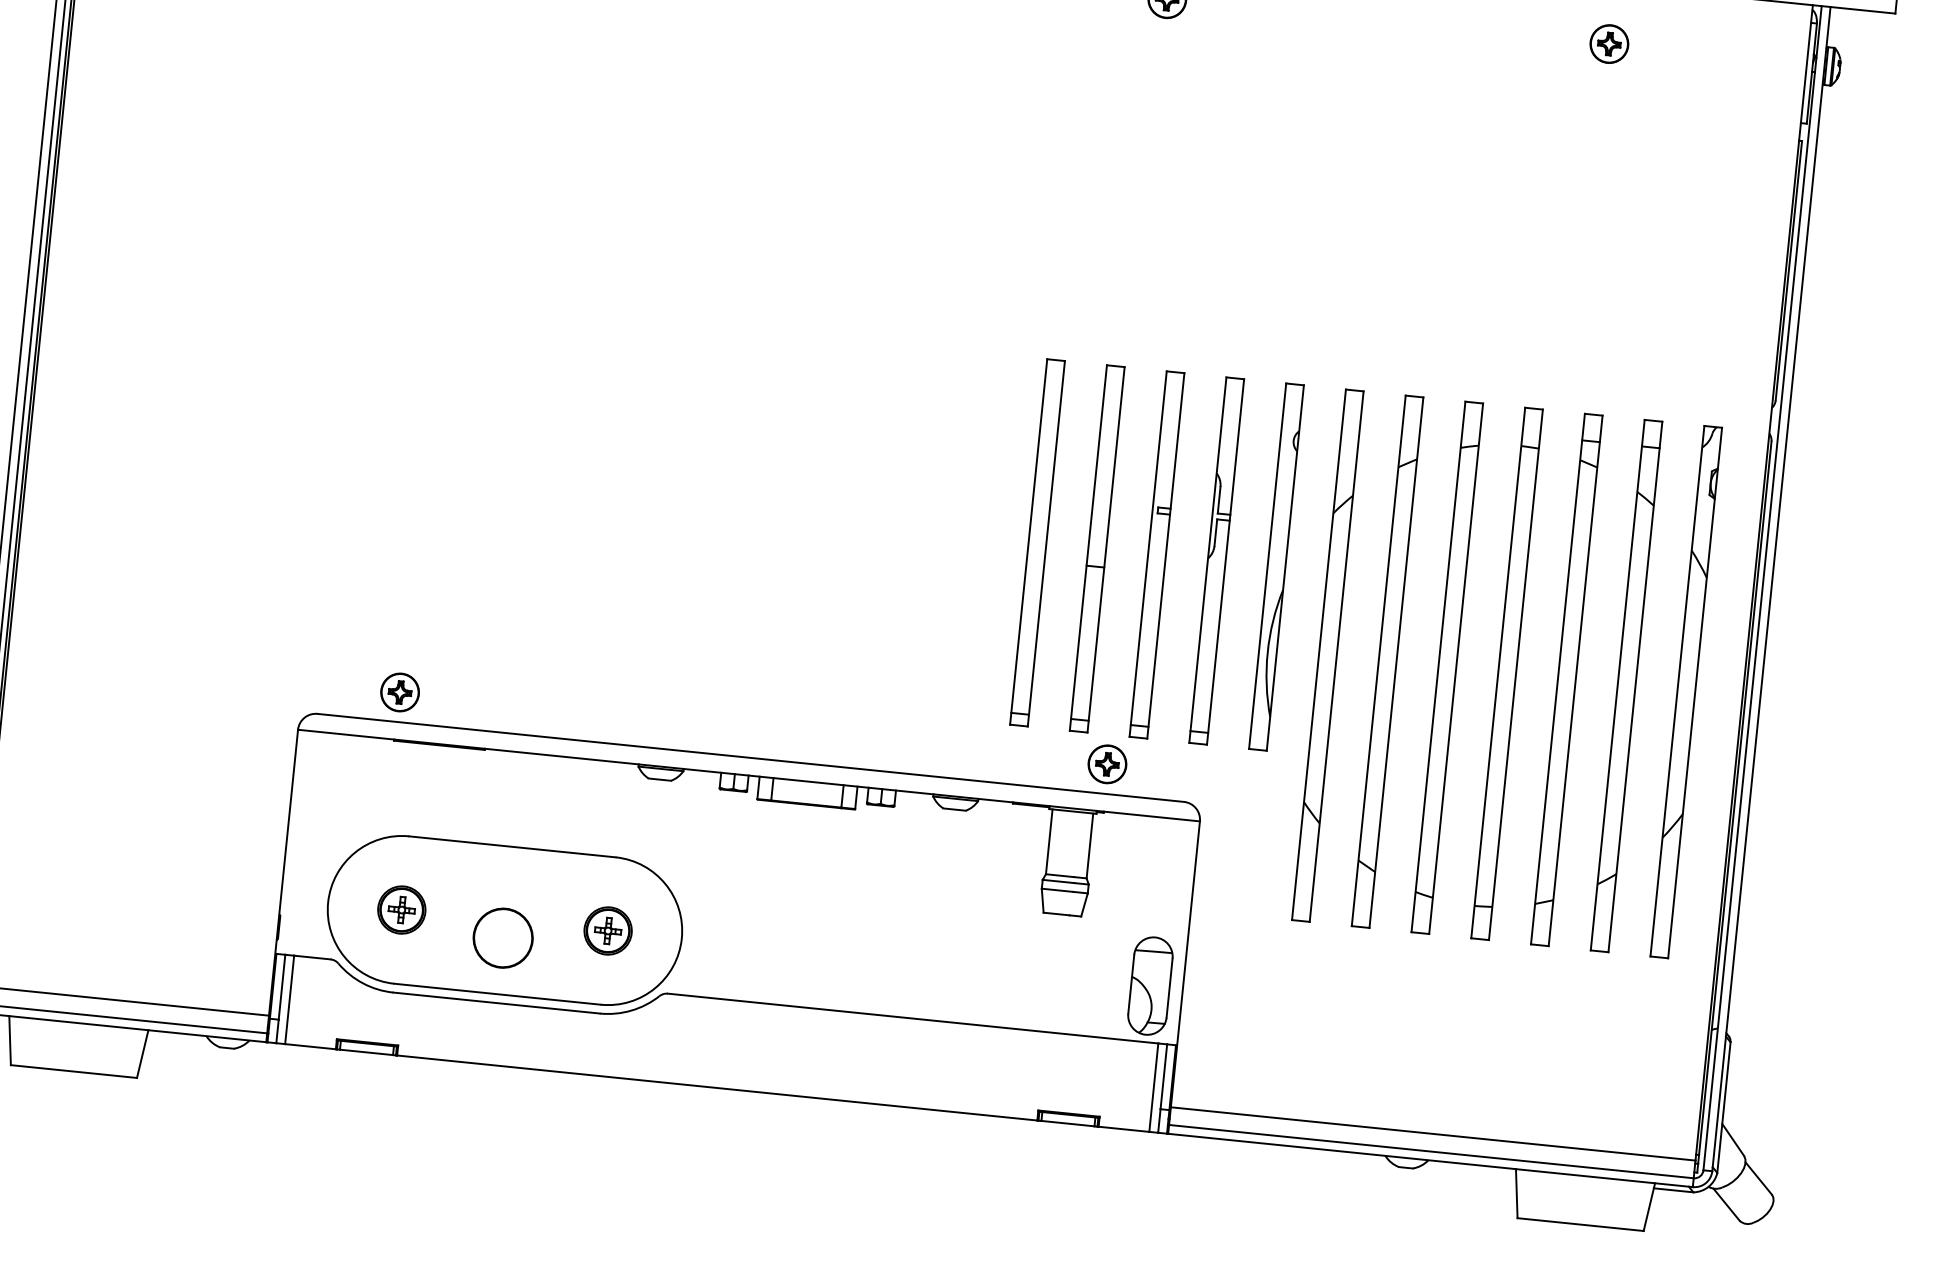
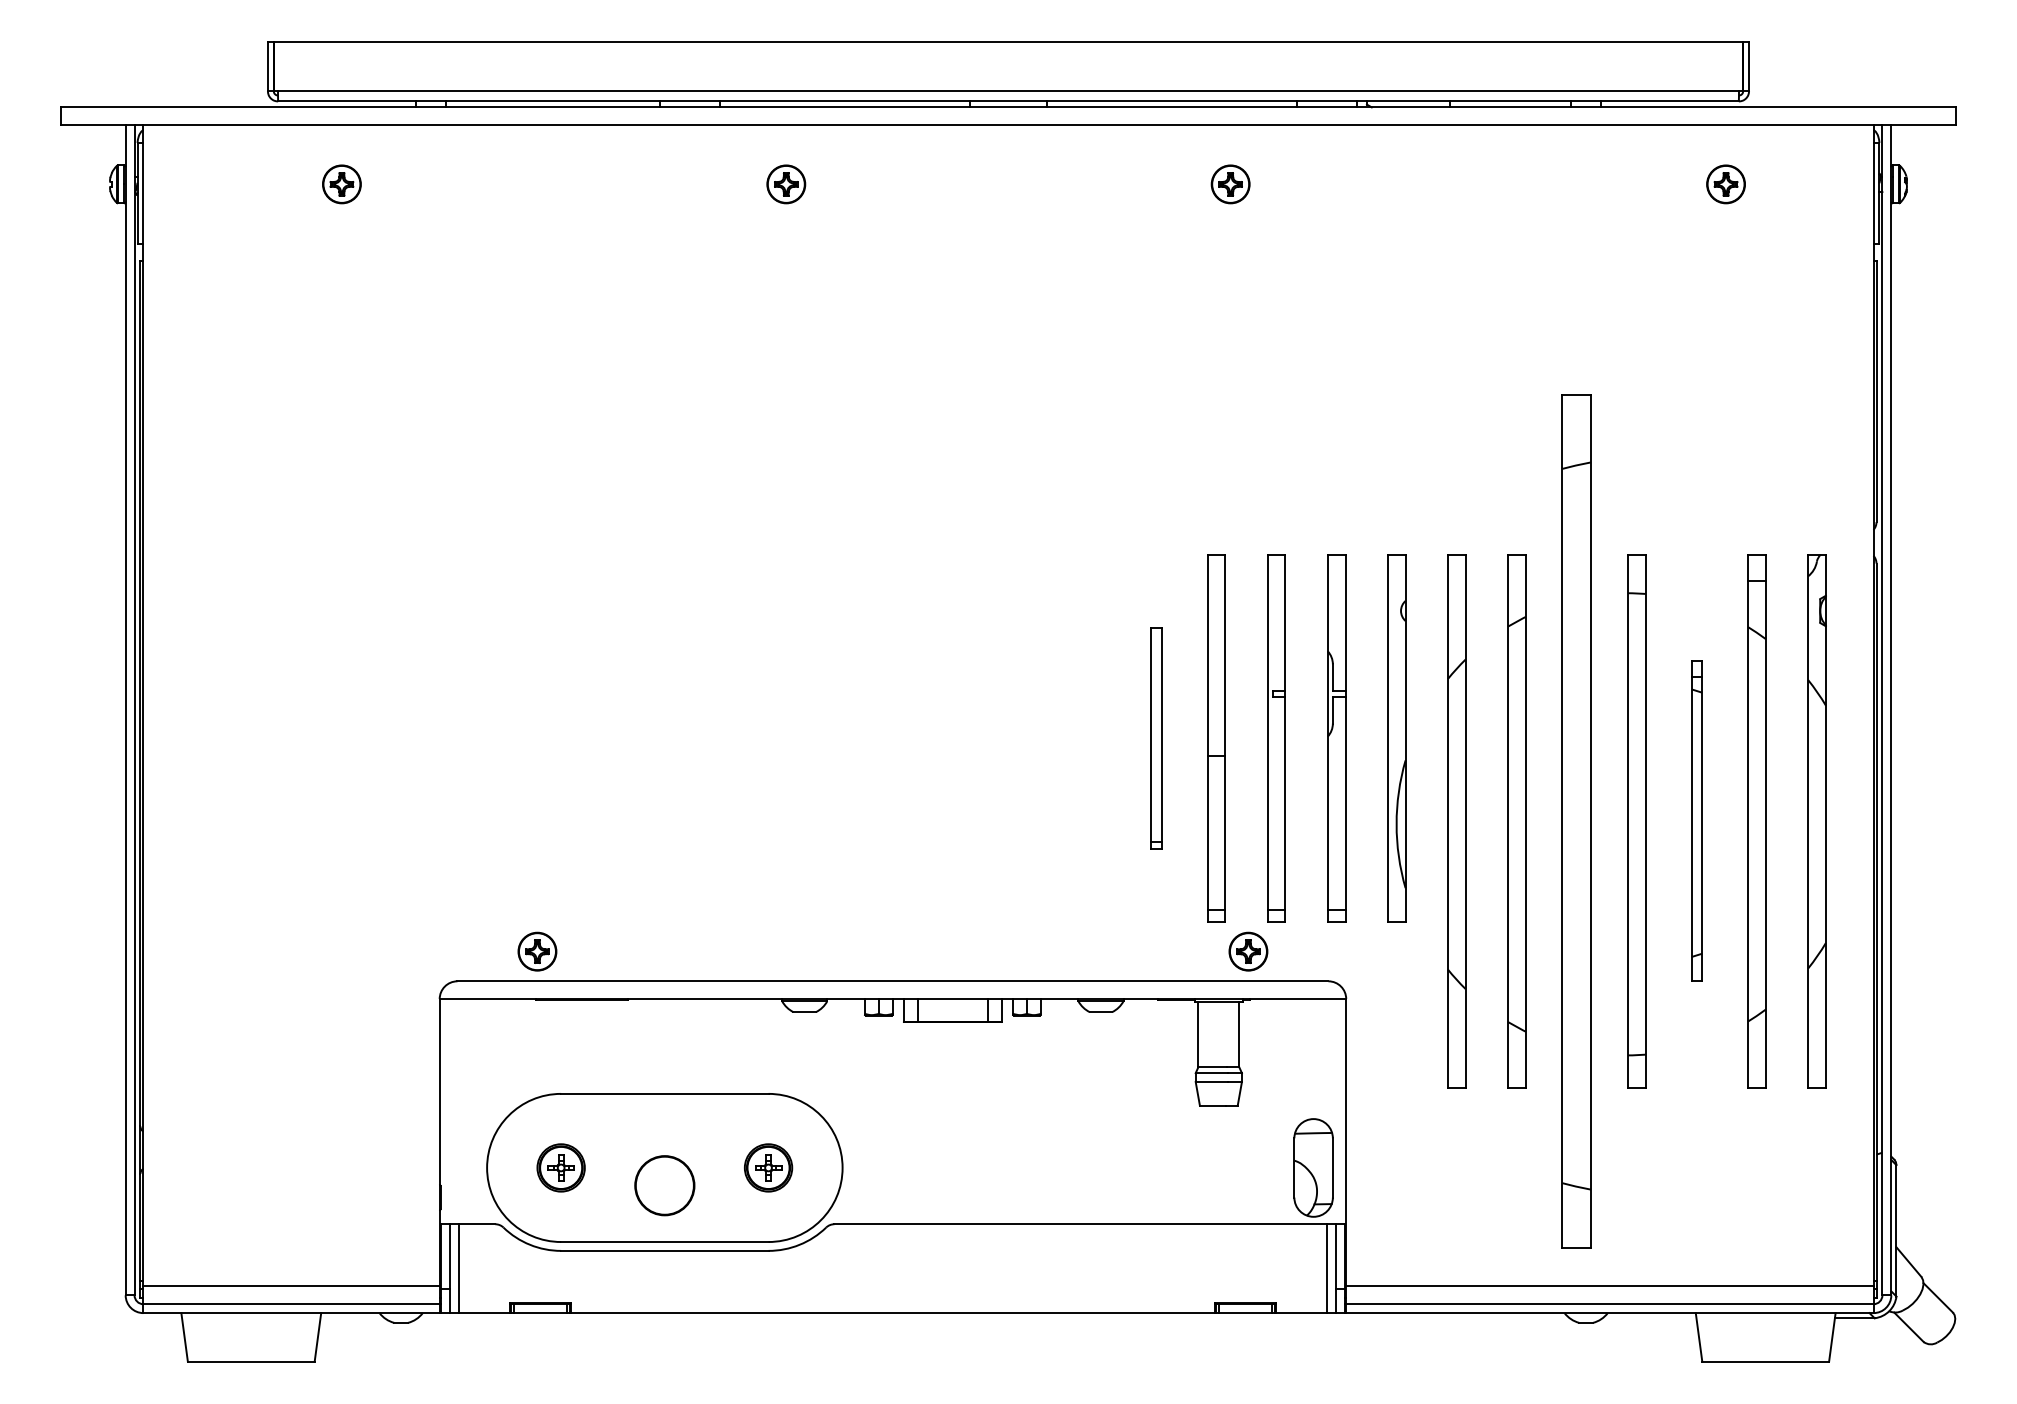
part: (1608, 44) -> (1725, 184), moved
part: (1037, 542) -> (1156, 738), size x0.6
part: (1446, 667) -> (1576, 821), size x1.6
part: (1566, 680) -> (1696, 821), size x0.6

